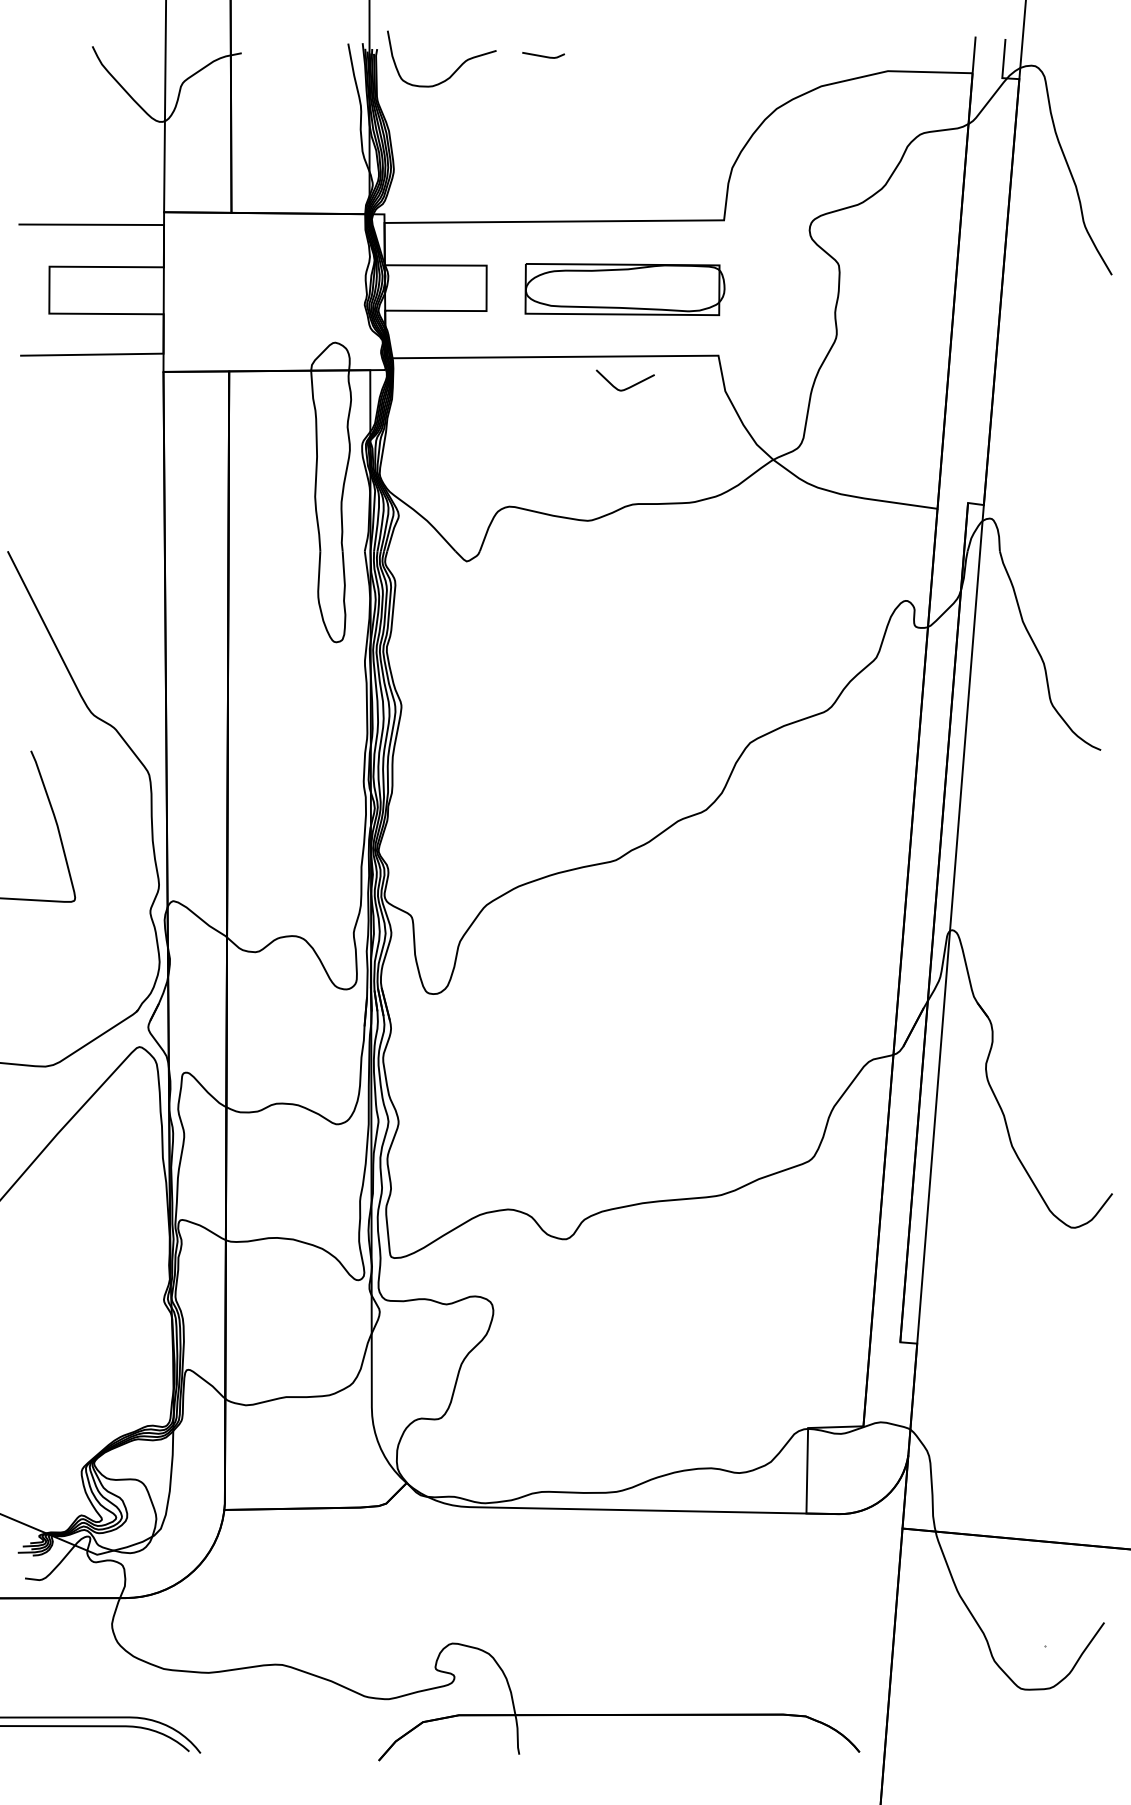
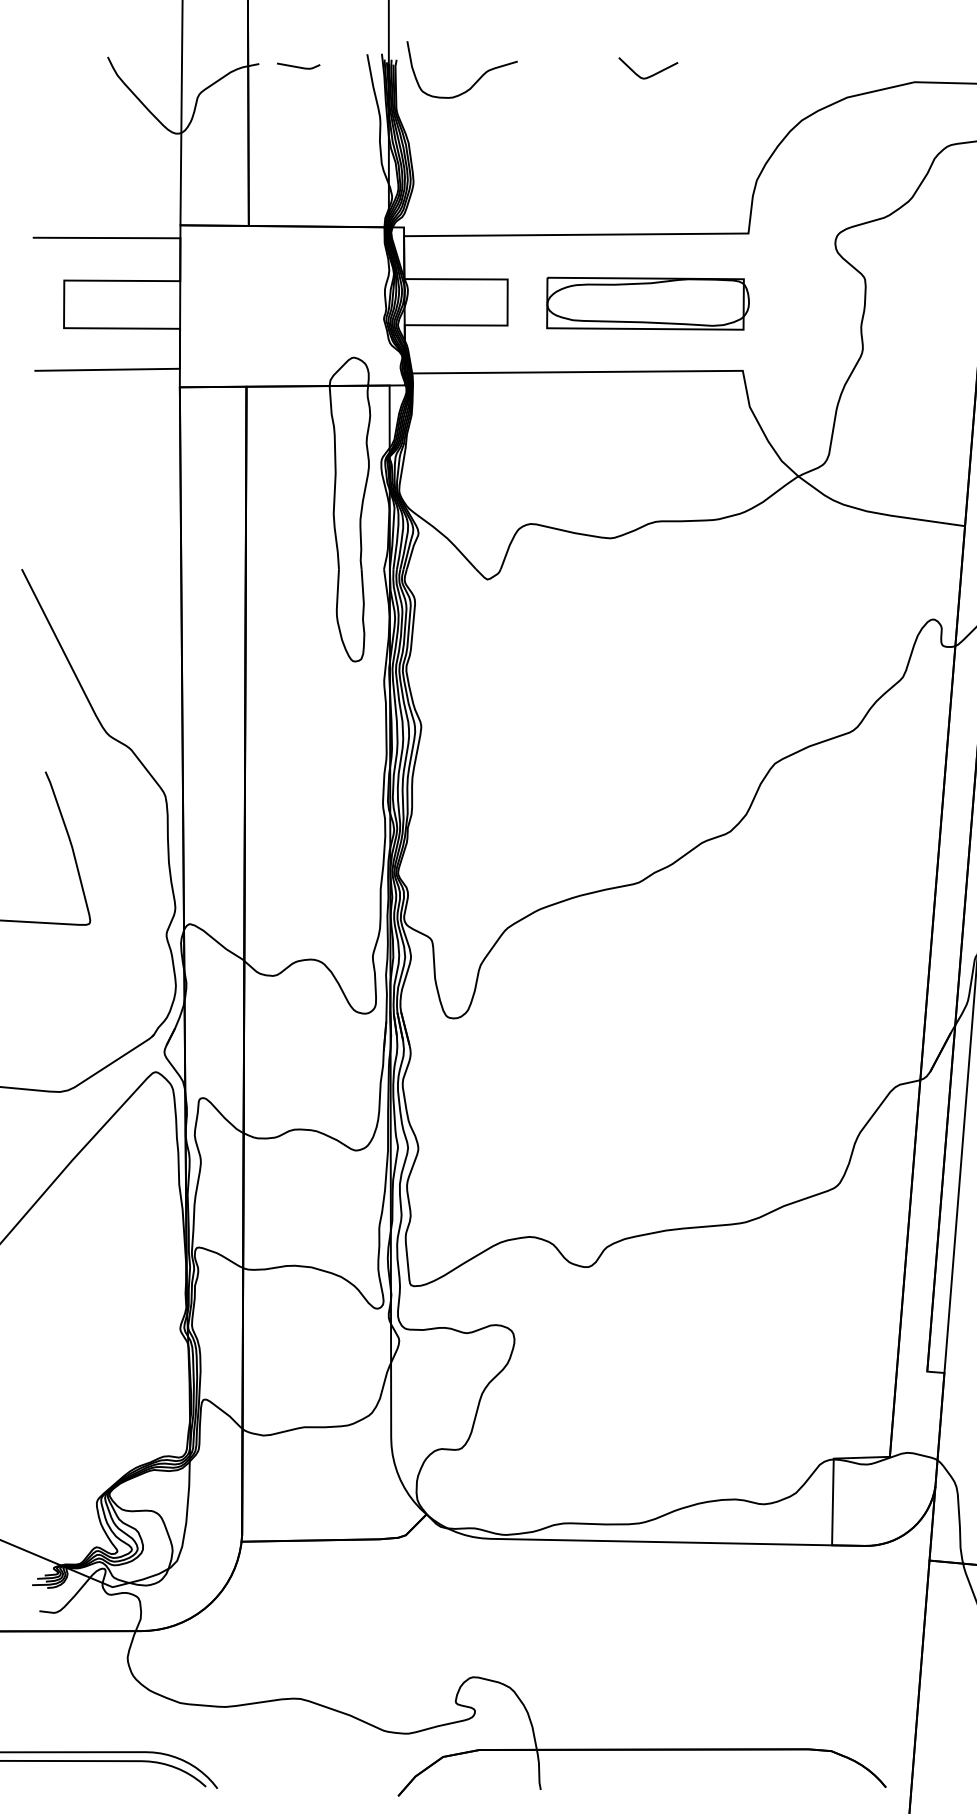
line: (543, 55) -> (298, 66), moved
curve: (627, 387) -> (650, 75), moved

